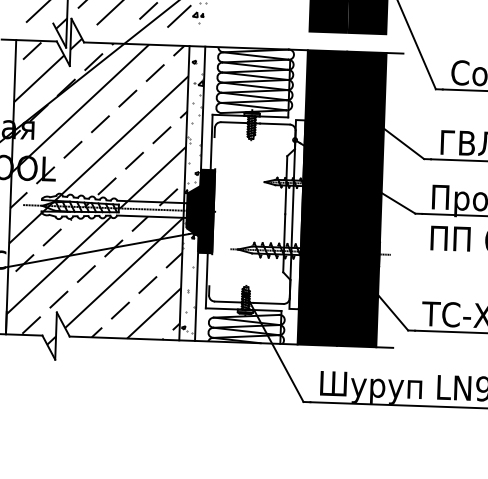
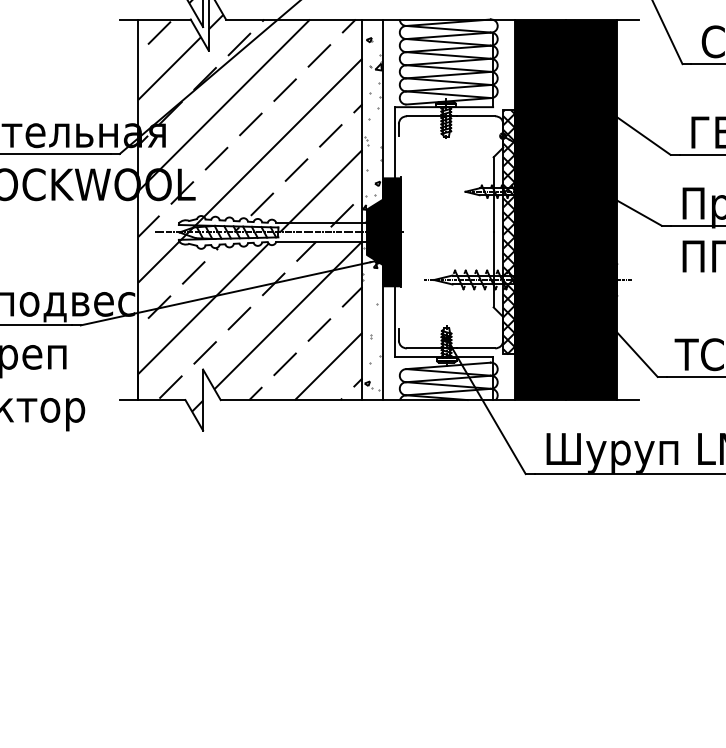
hatch: (297, 214) -> (509, 232), added

